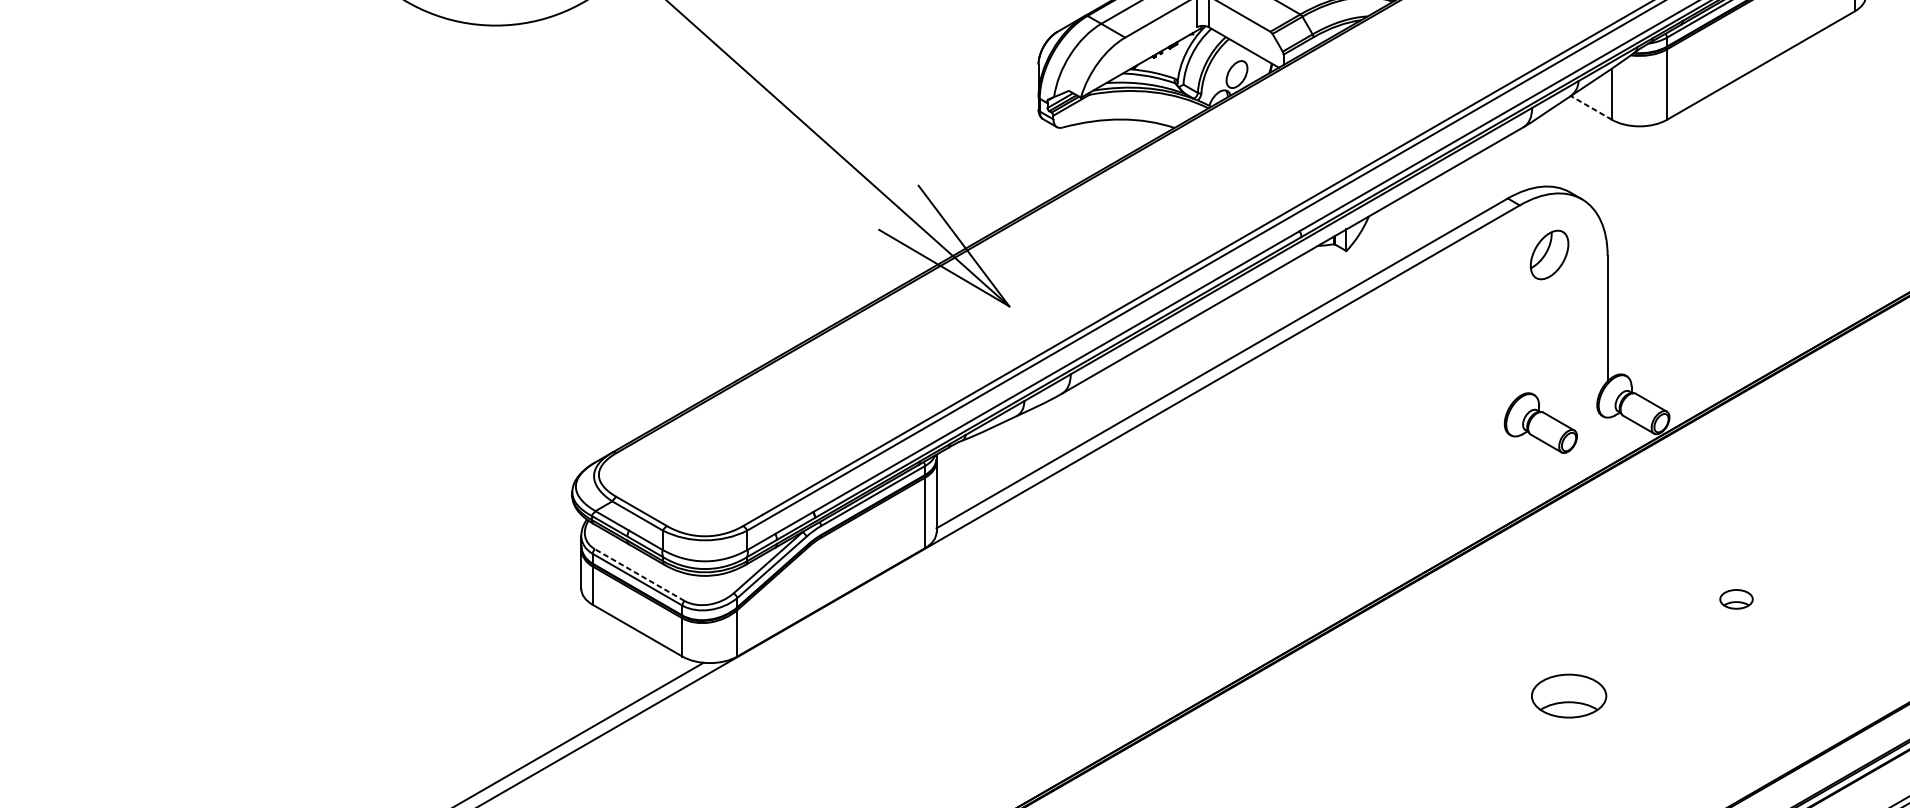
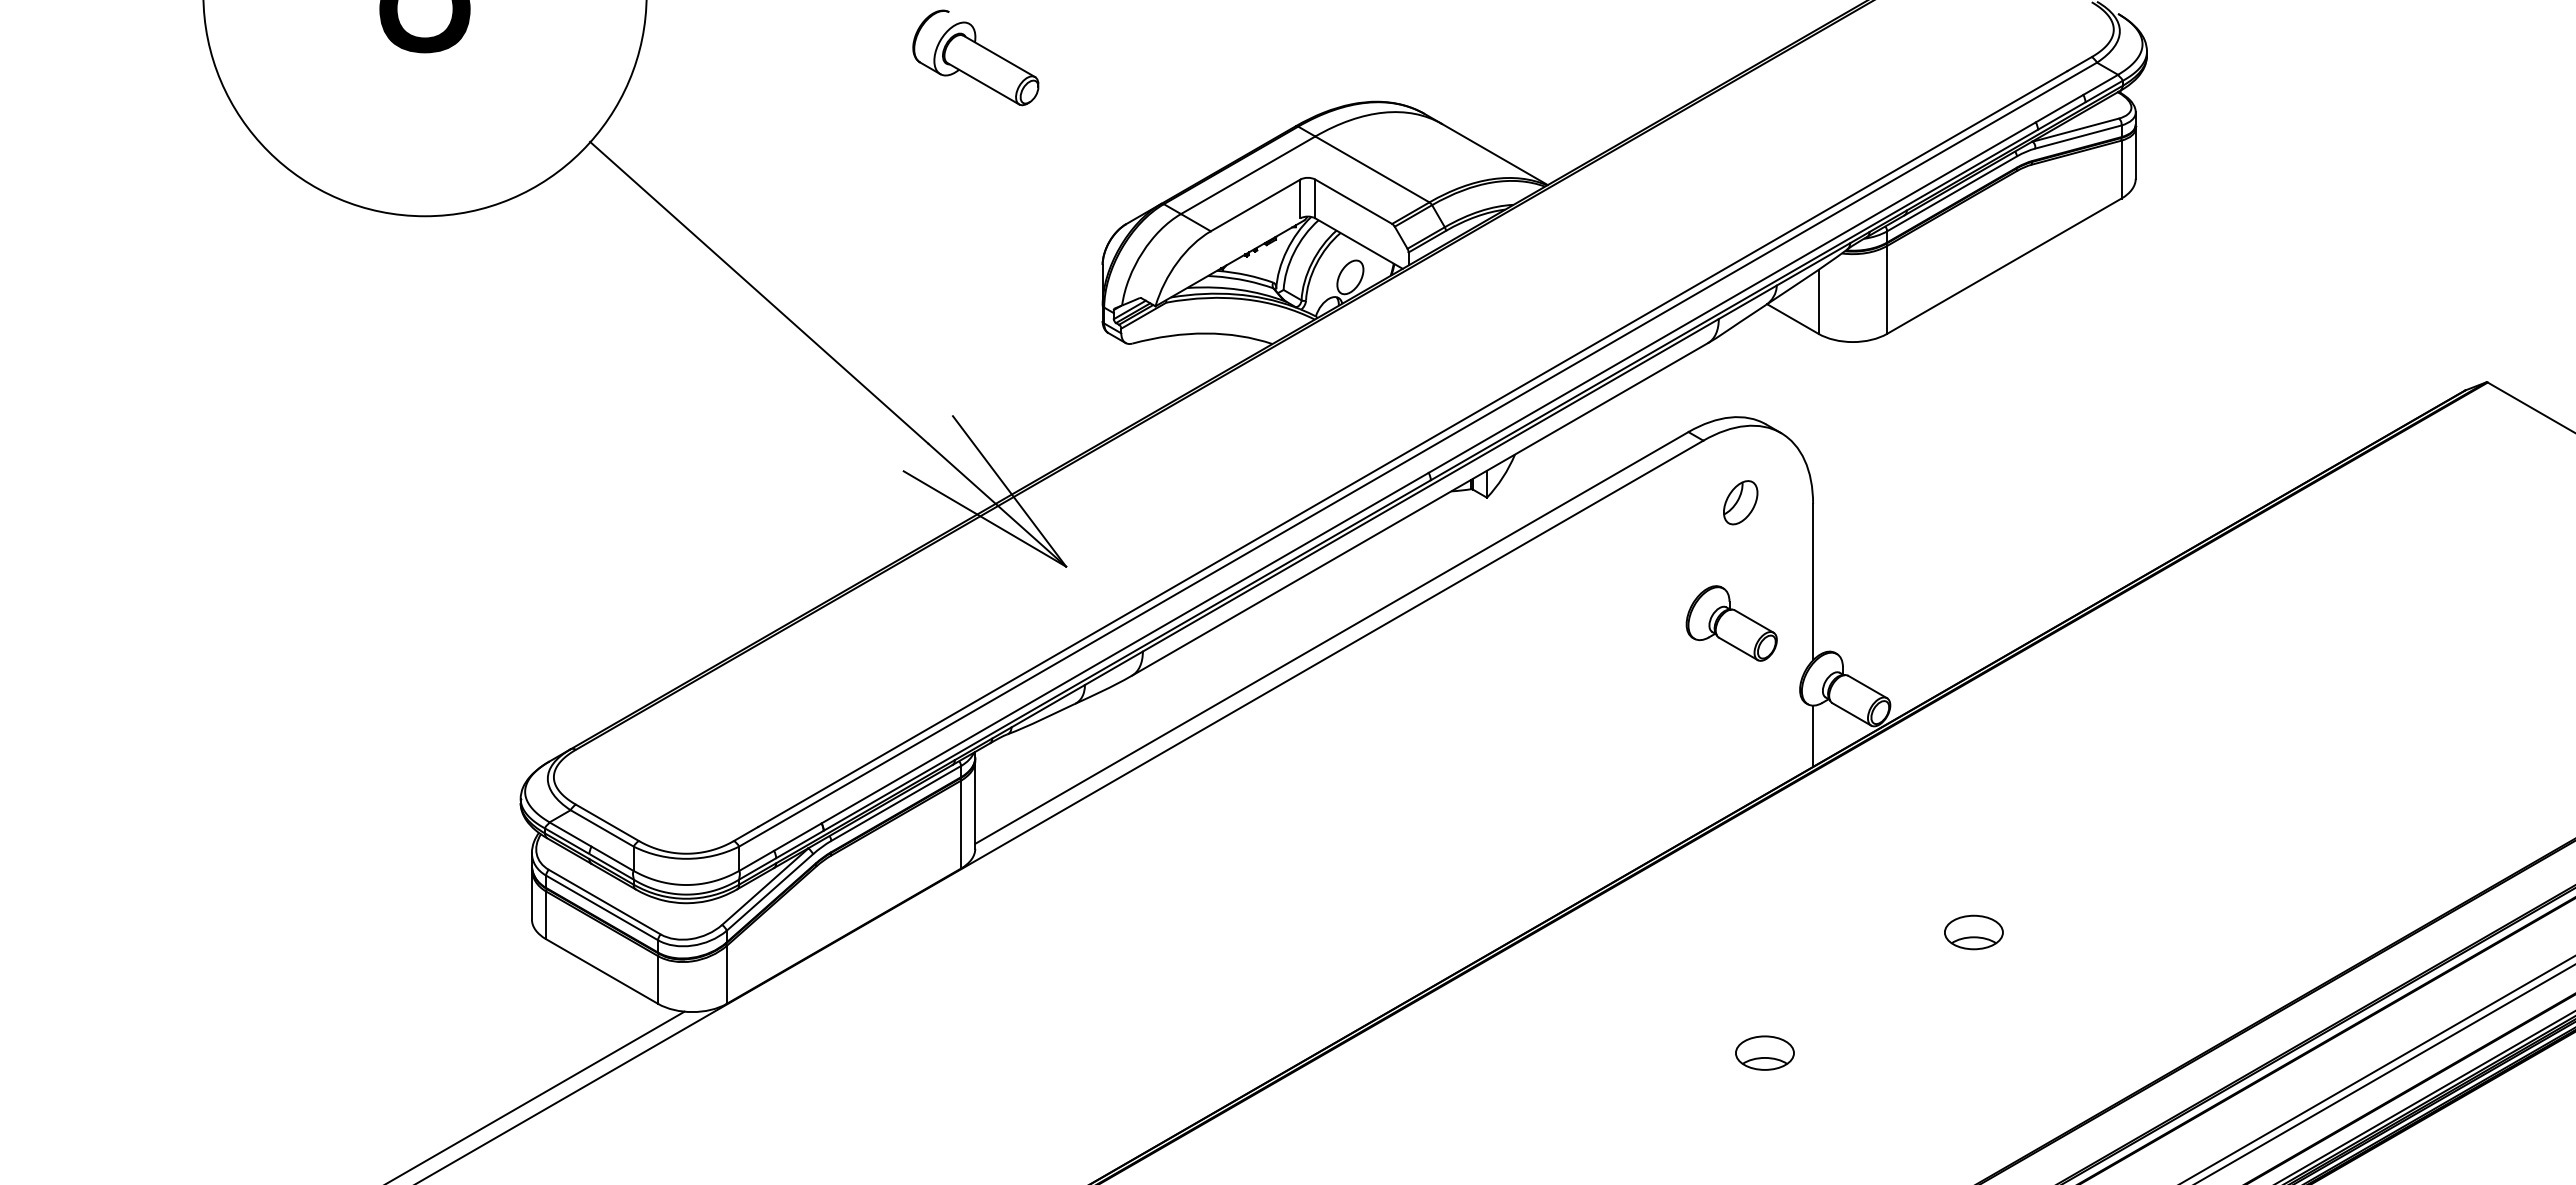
line: (1591, 108) -> (1792, 319), dashed -> solid
part: (1549, 254) -> (1740, 502), size x0.71
part: (1540, 423) -> (1731, 623), moved
line: (1607, 442) -> (1813, 736), added
line: (639, 575) -> (604, 902), dashed -> solid
part: (1736, 599) -> (1973, 932), size x1.43
part: (1568, 695) -> (1764, 1052), size x0.62

